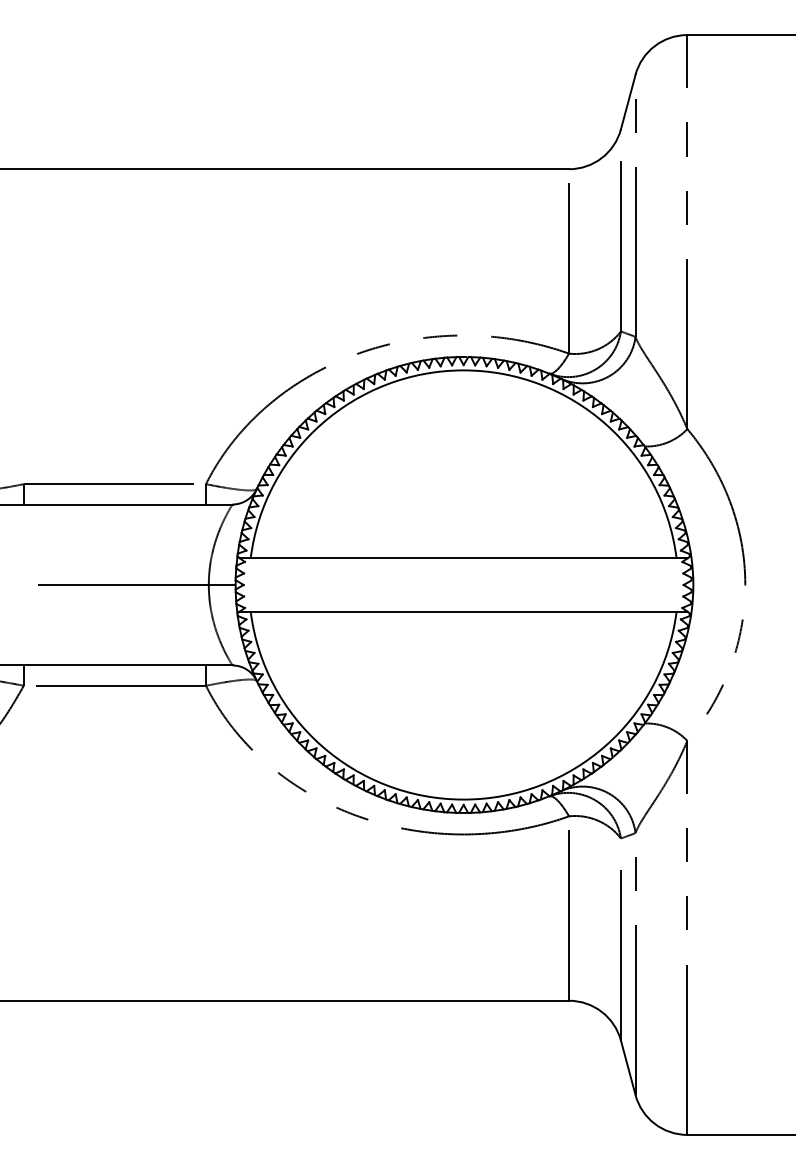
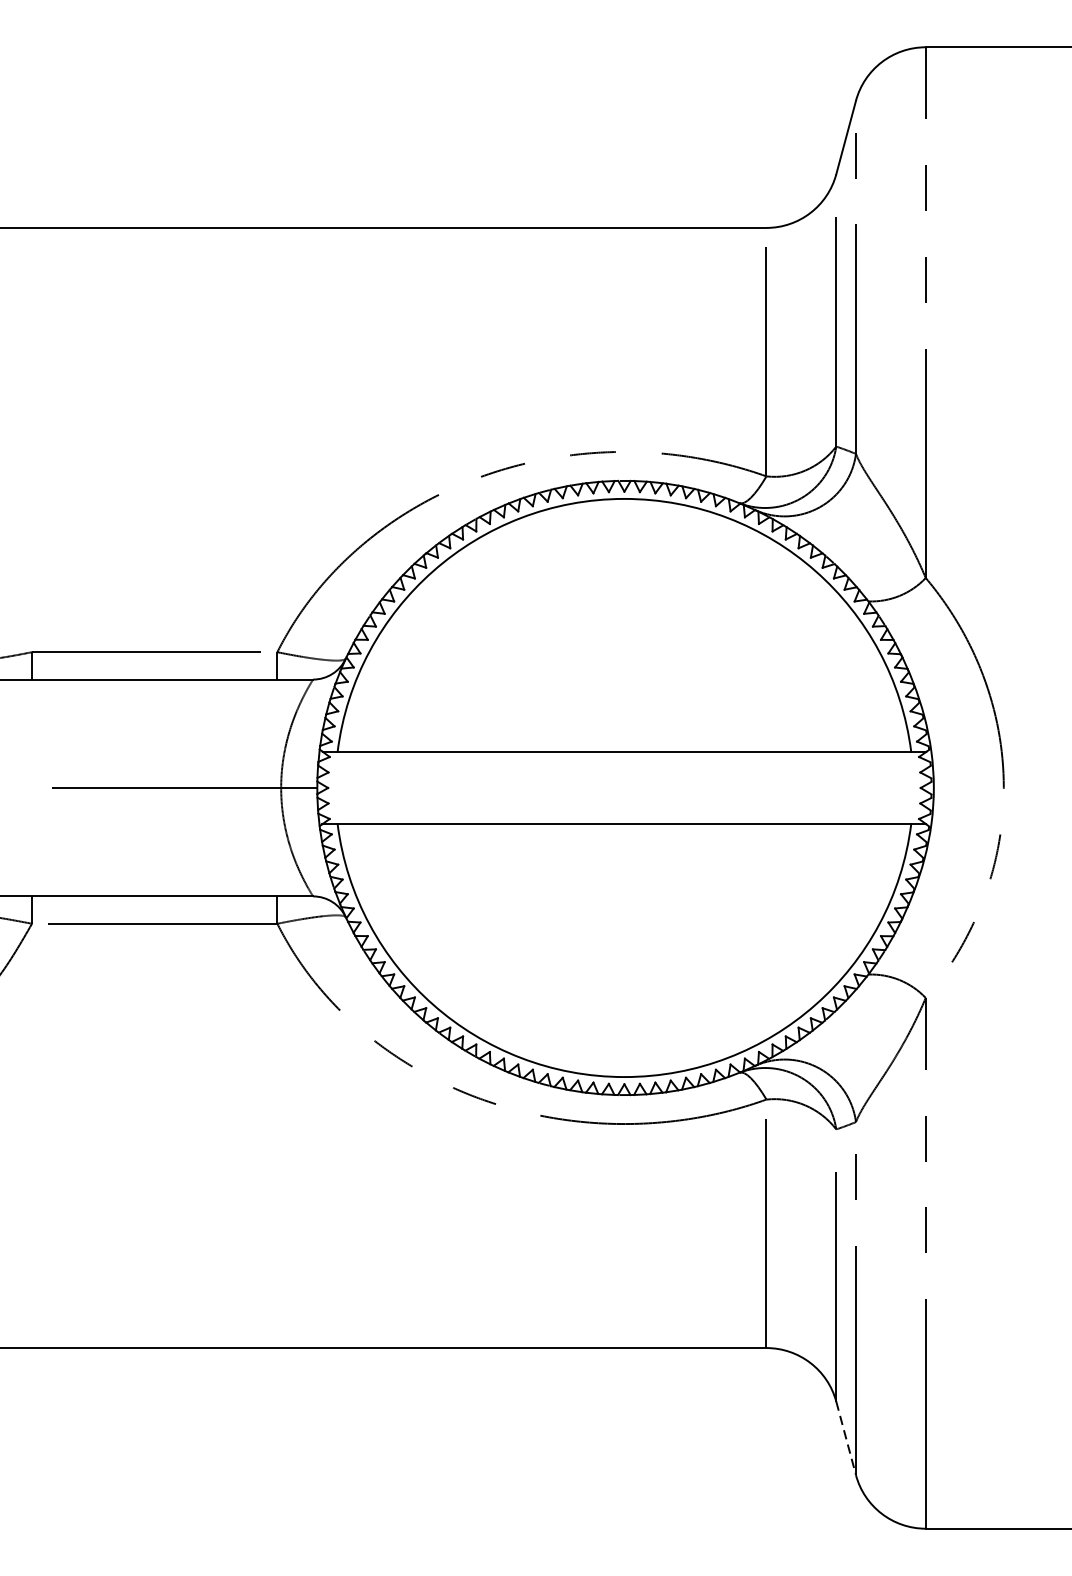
line: (628, 1068) -> (846, 1439), solid -> dashed

